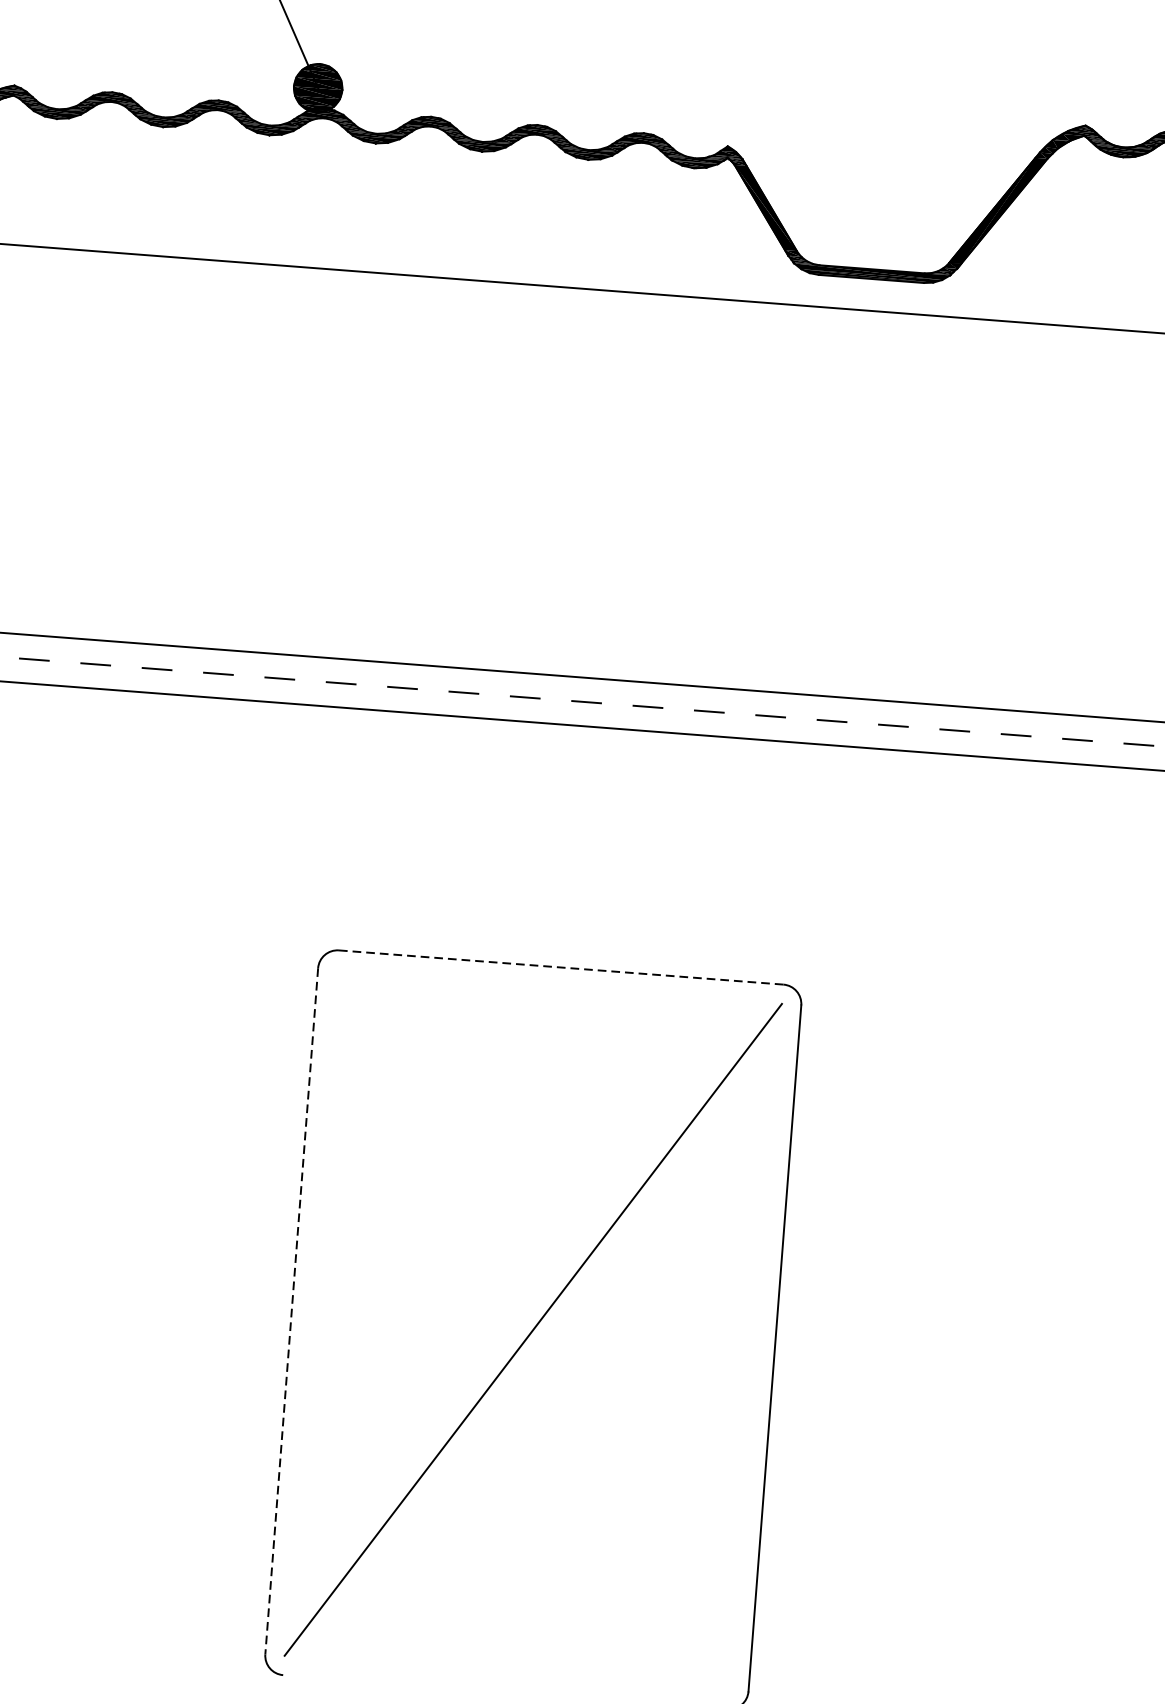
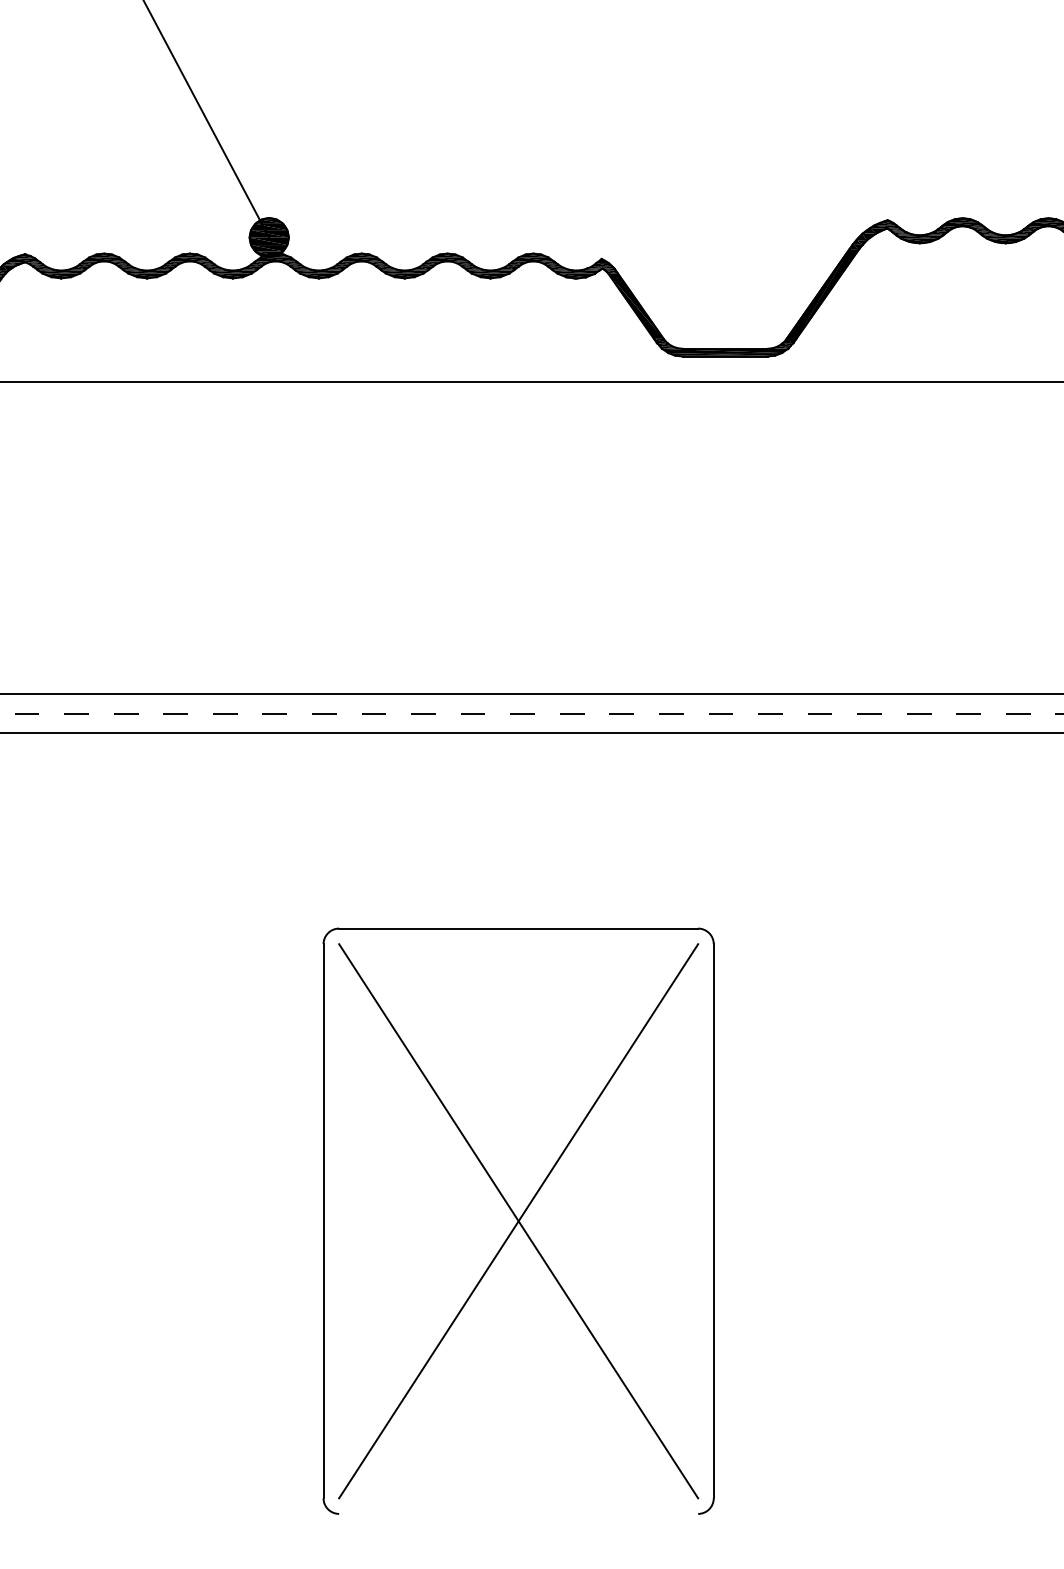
line: (561, 967) -> (518, 928), dashed -> solid
line: (291, 1311) -> (323, 1221), dashed -> solid
line: (533, 1330) -> (518, 1221), added

